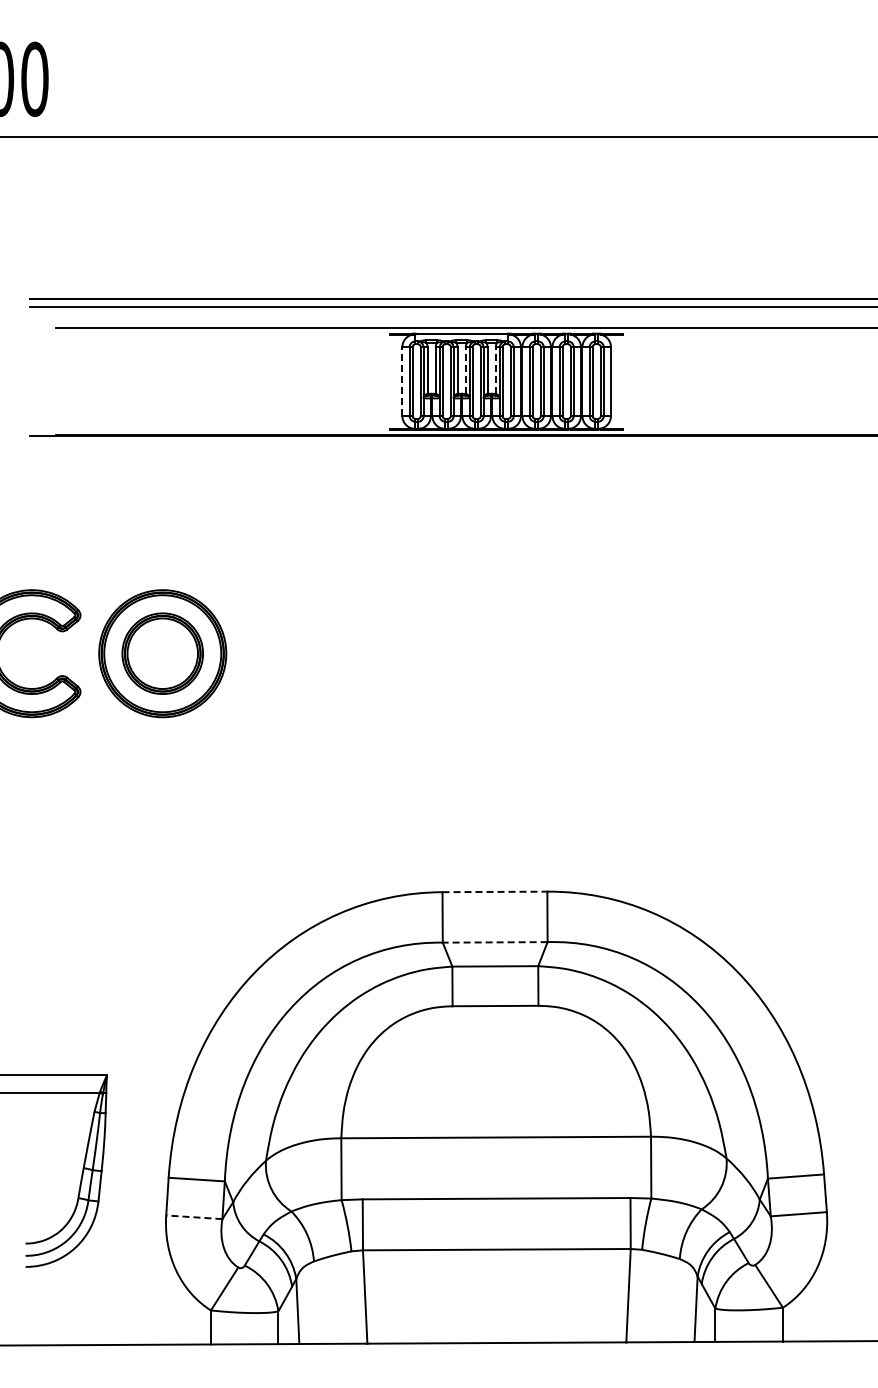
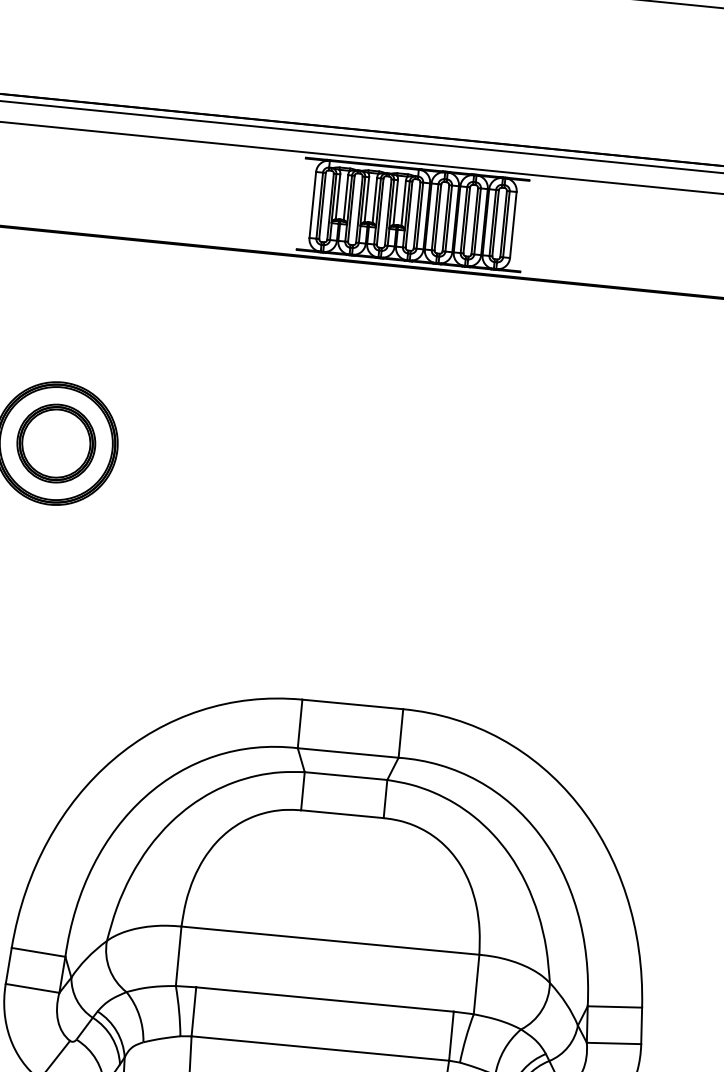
line: (465, 370) -> (374, 200), dashed -> solid
line: (495, 370) -> (403, 203), dashed -> solid
line: (402, 381) -> (312, 204), dashed -> solid
line: (495, 891) -> (353, 704), dashed -> solid
line: (494, 942) -> (347, 753), dashed -> solid
line: (193, 1217) -> (31, 988), dashed -> solid

